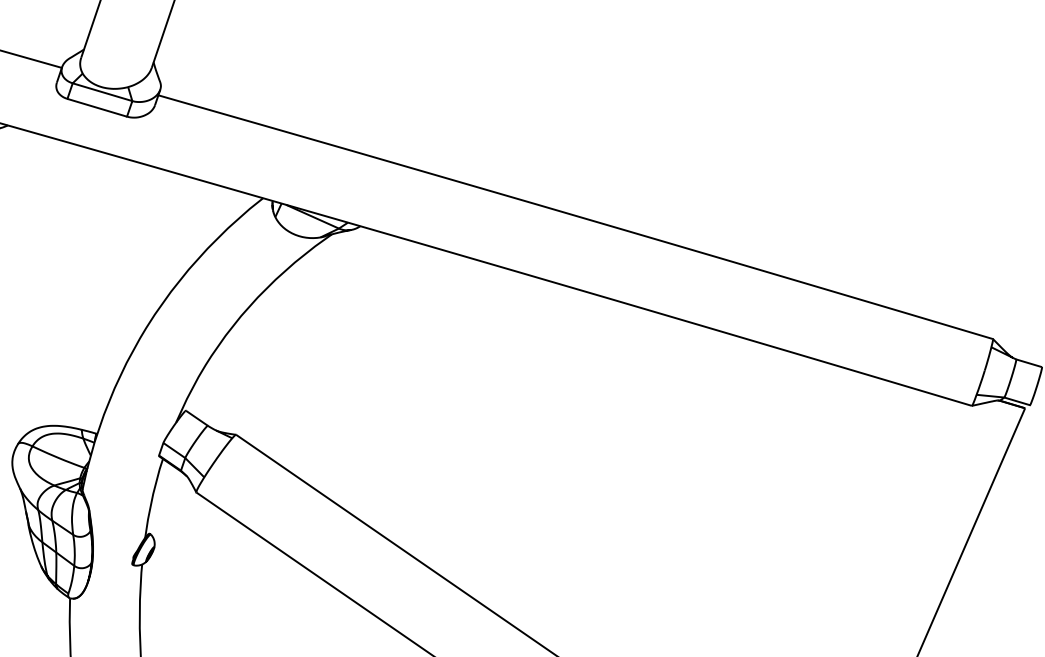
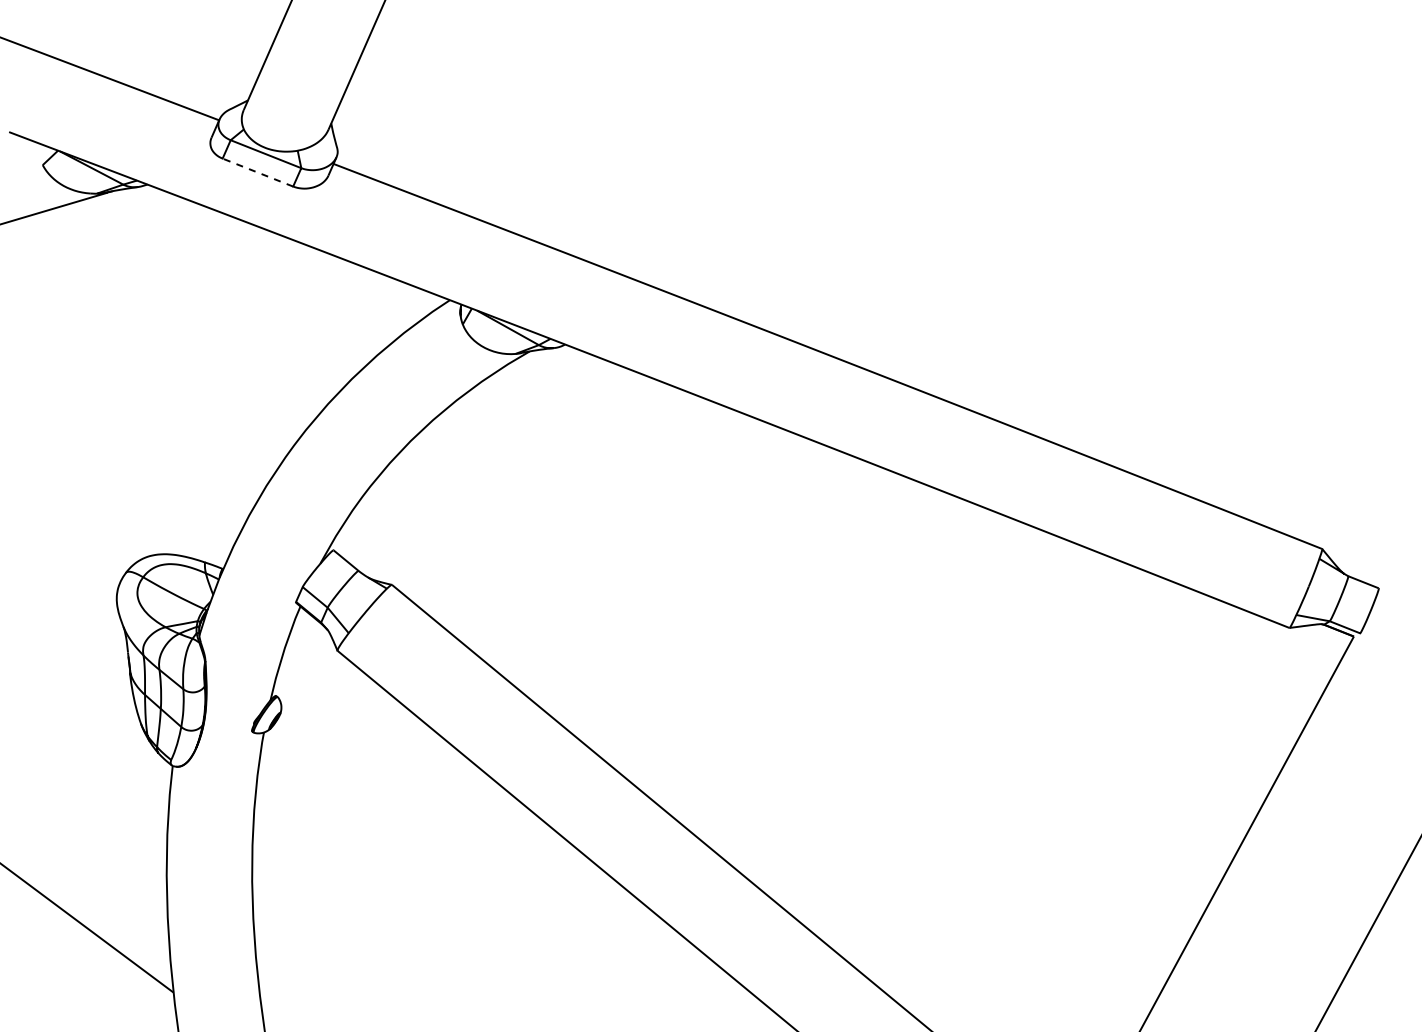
line: (96, 107) -> (257, 172), solid -> dashed

